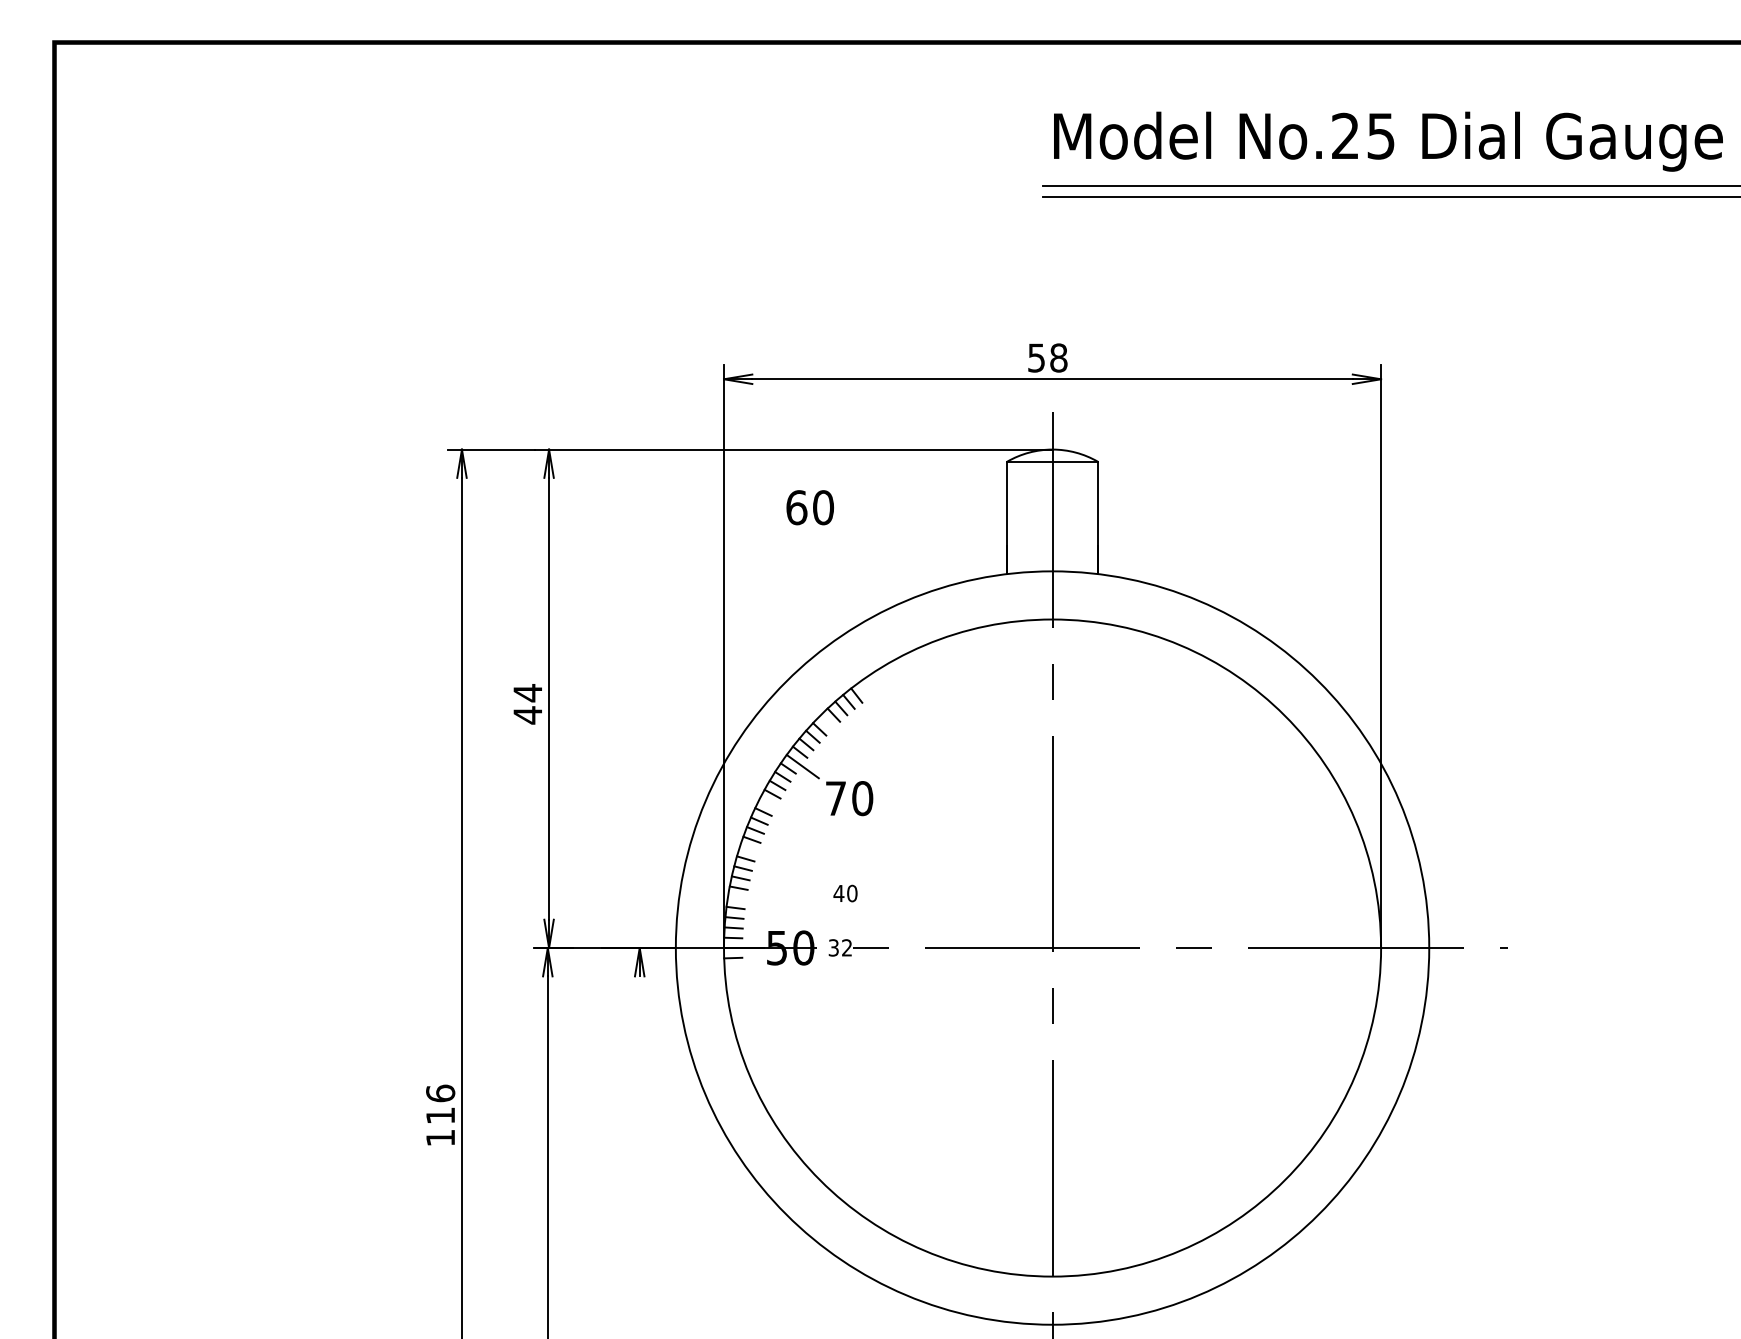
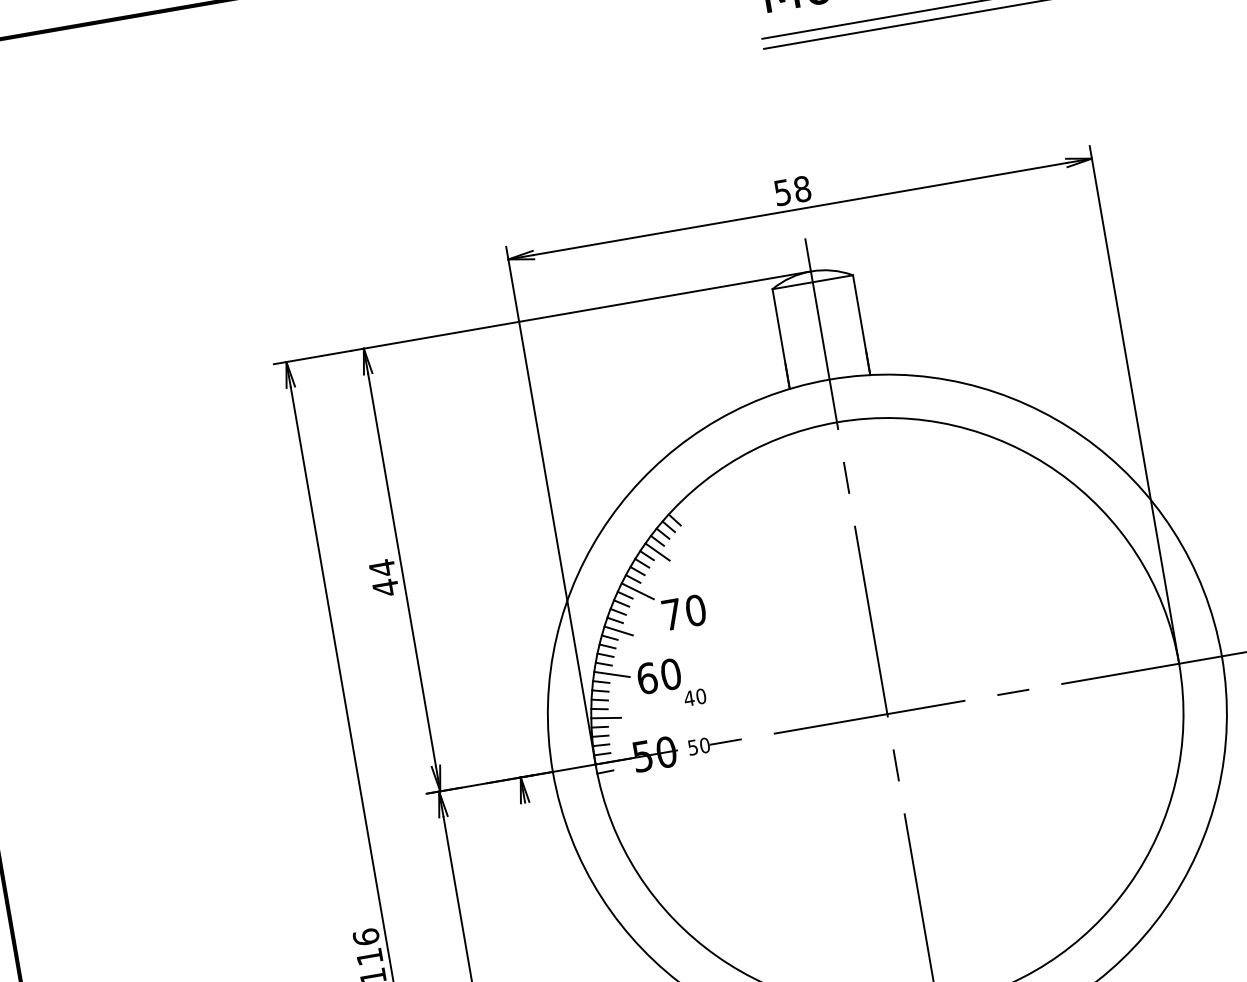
text: (809, 507) -> (658, 676), moved
line: (831, 726) -> (657, 551), added
line: (774, 805) -> (618, 630), added
line: (758, 852) -> (611, 674), added
line: (744, 898) -> (606, 717), added
text: (840, 947) -> (698, 746), 32 -> 50

